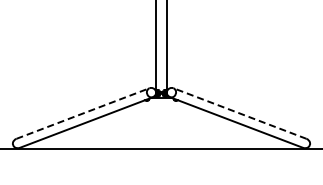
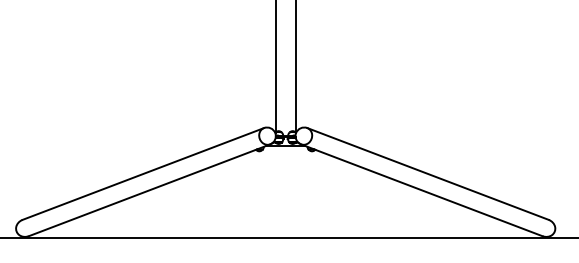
line: (83, 113) -> (144, 173), dashed -> solid
line: (239, 113) -> (427, 173), dashed -> solid

